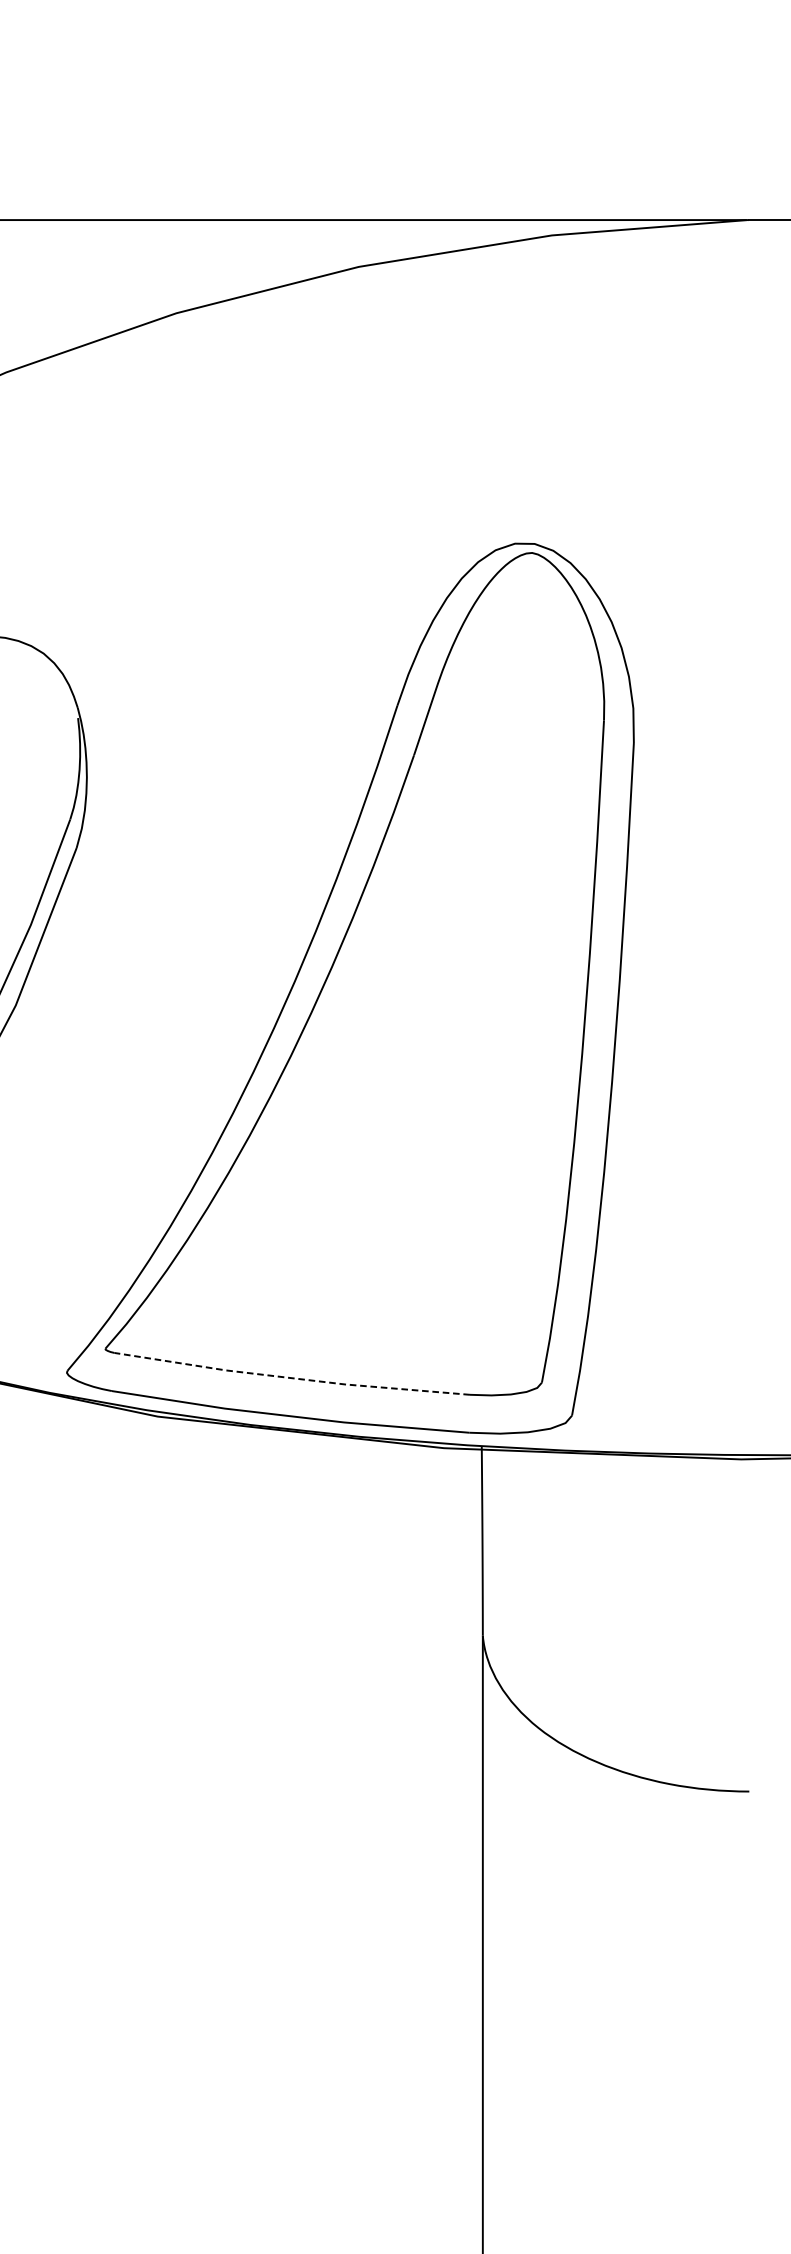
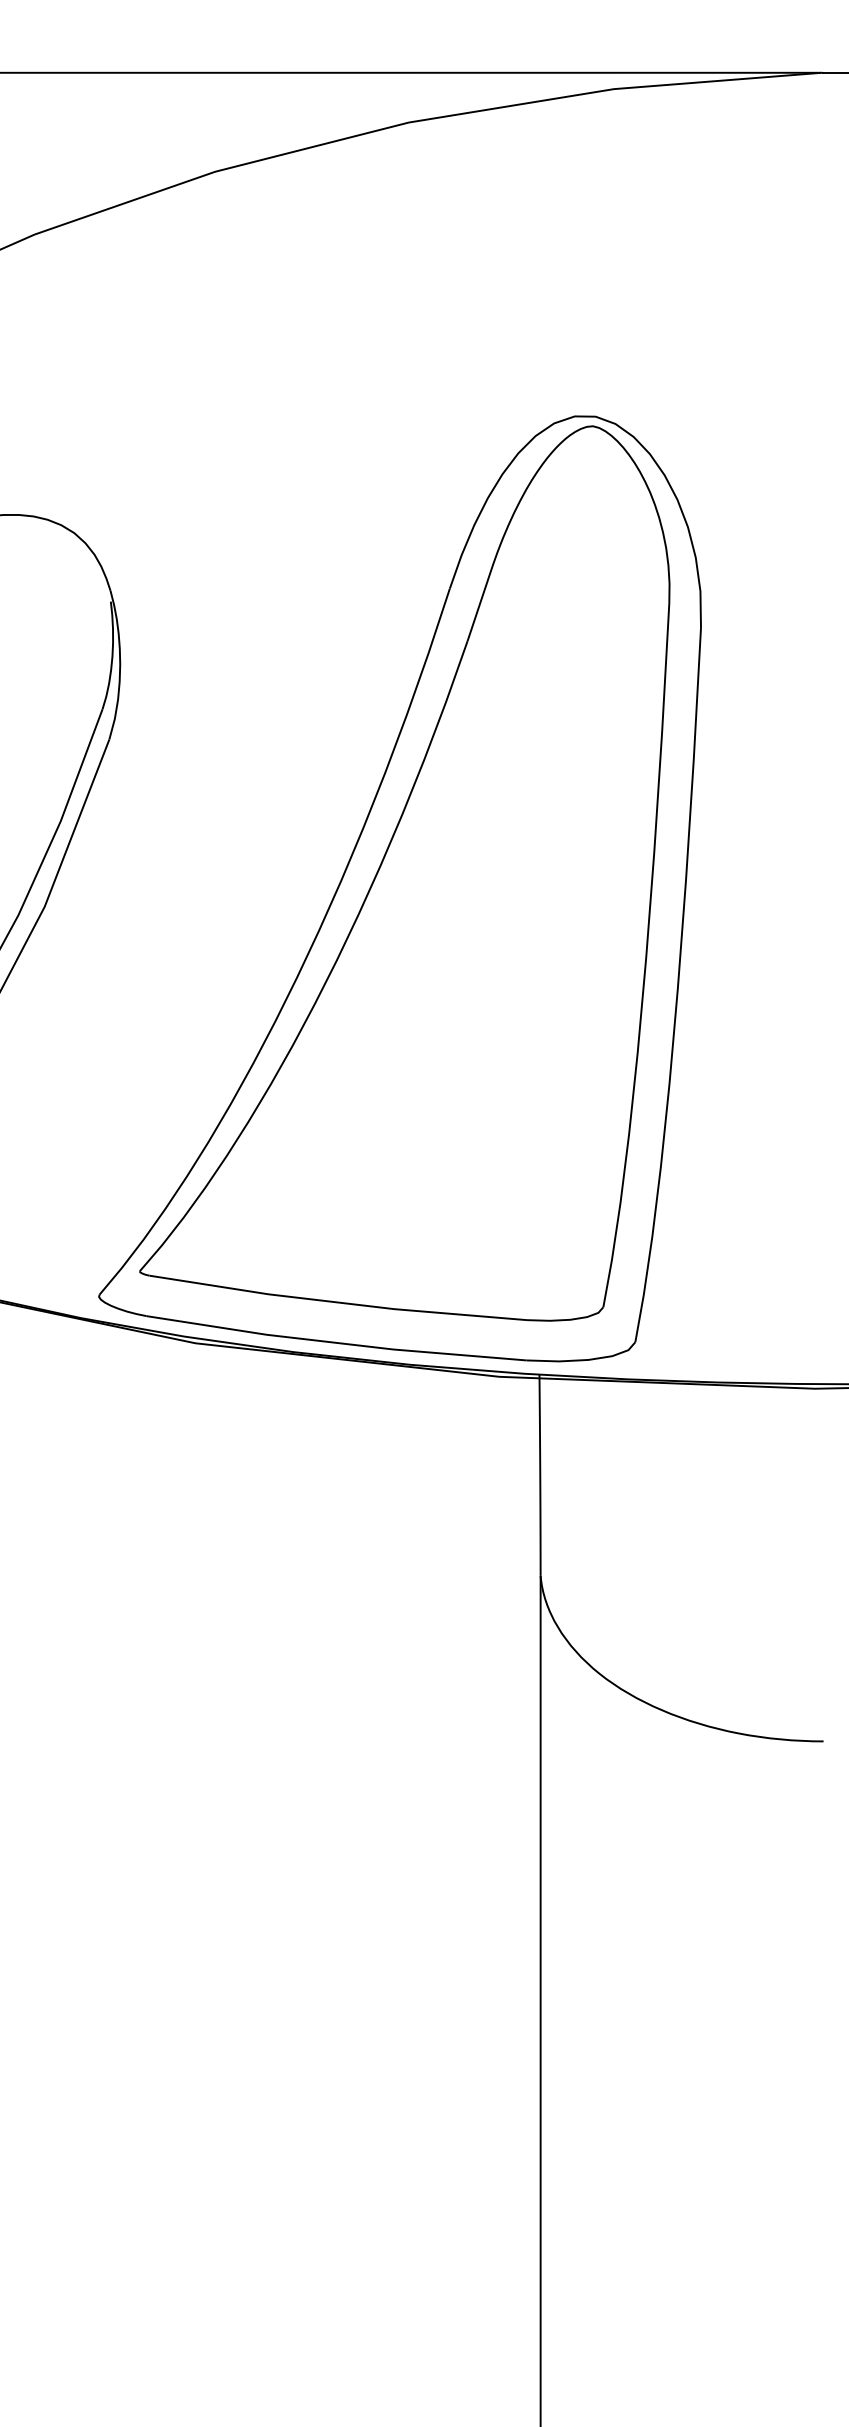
line: (291, 1378) -> (337, 1302), dashed -> solid

